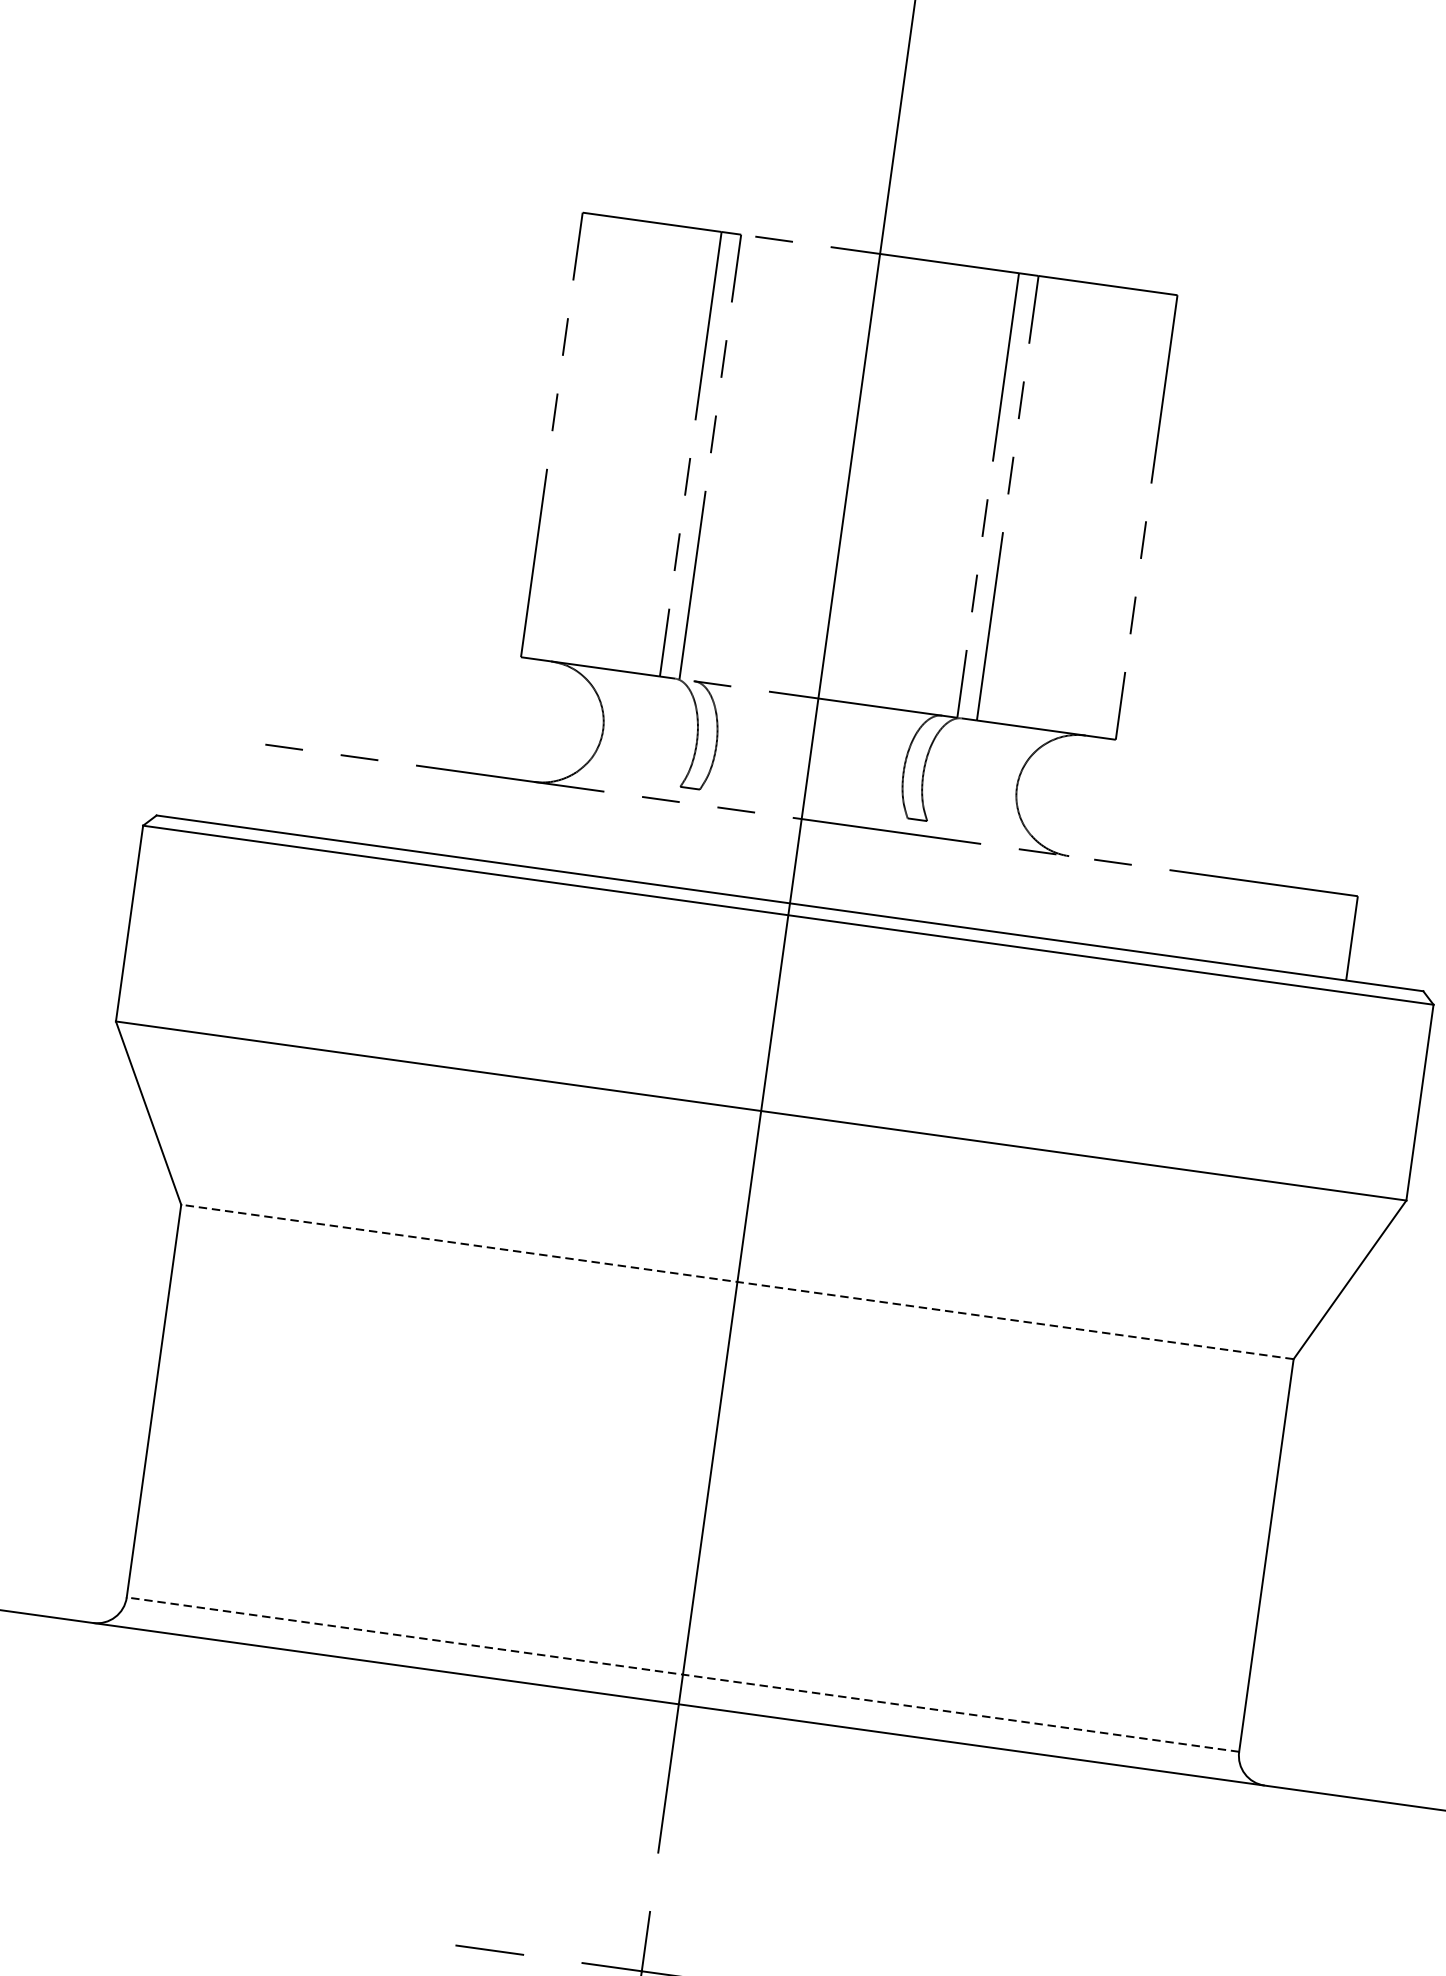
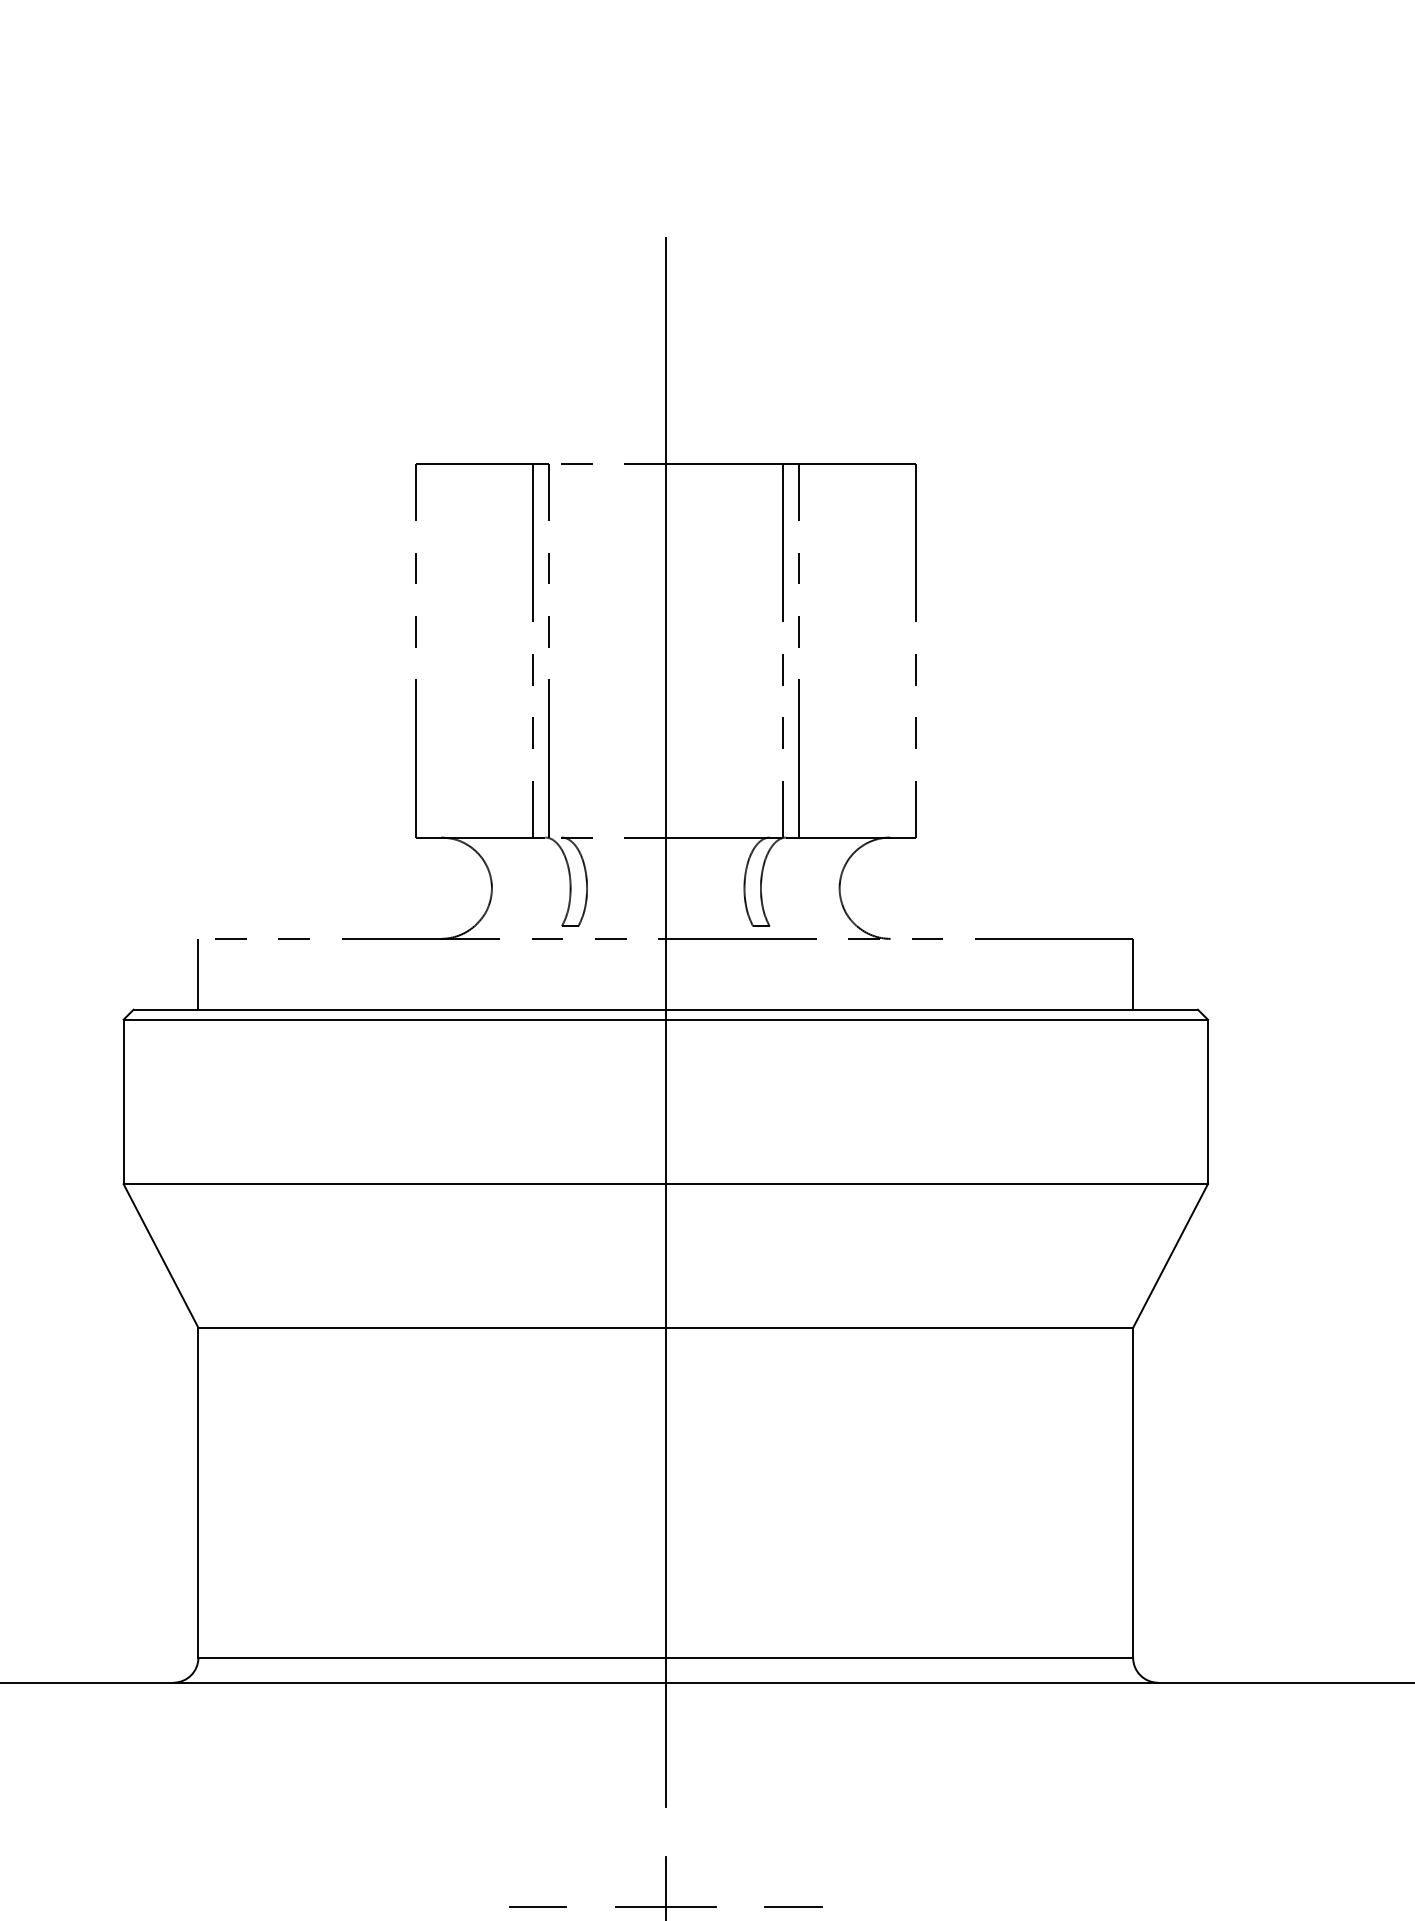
line: (239, 783) -> (198, 973), added
line: (737, 1281) -> (665, 1327), dashed -> solid
line: (682, 1674) -> (665, 1657), dashed -> solid

